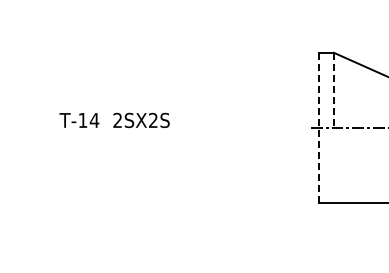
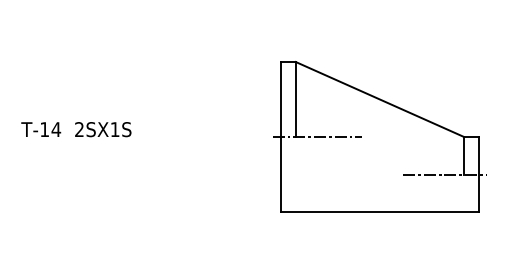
line: (333, 90) -> (295, 99), dashed -> solid
text: (152, 120) -> (114, 129), 2SX2S -> 2SX1S
line: (318, 128) -> (280, 137), dashed -> solid

